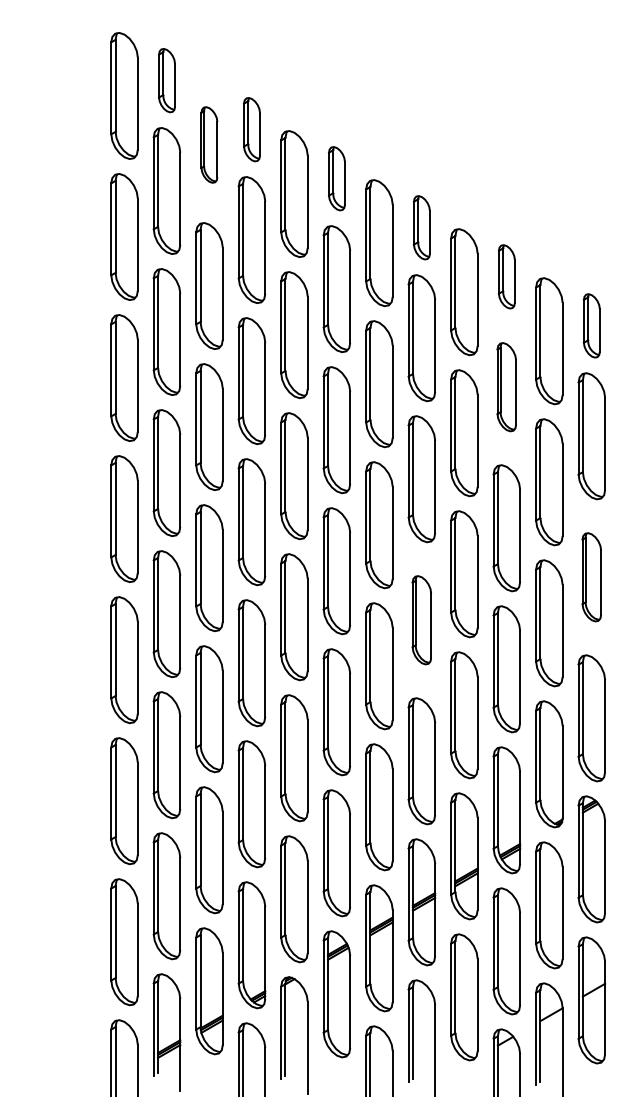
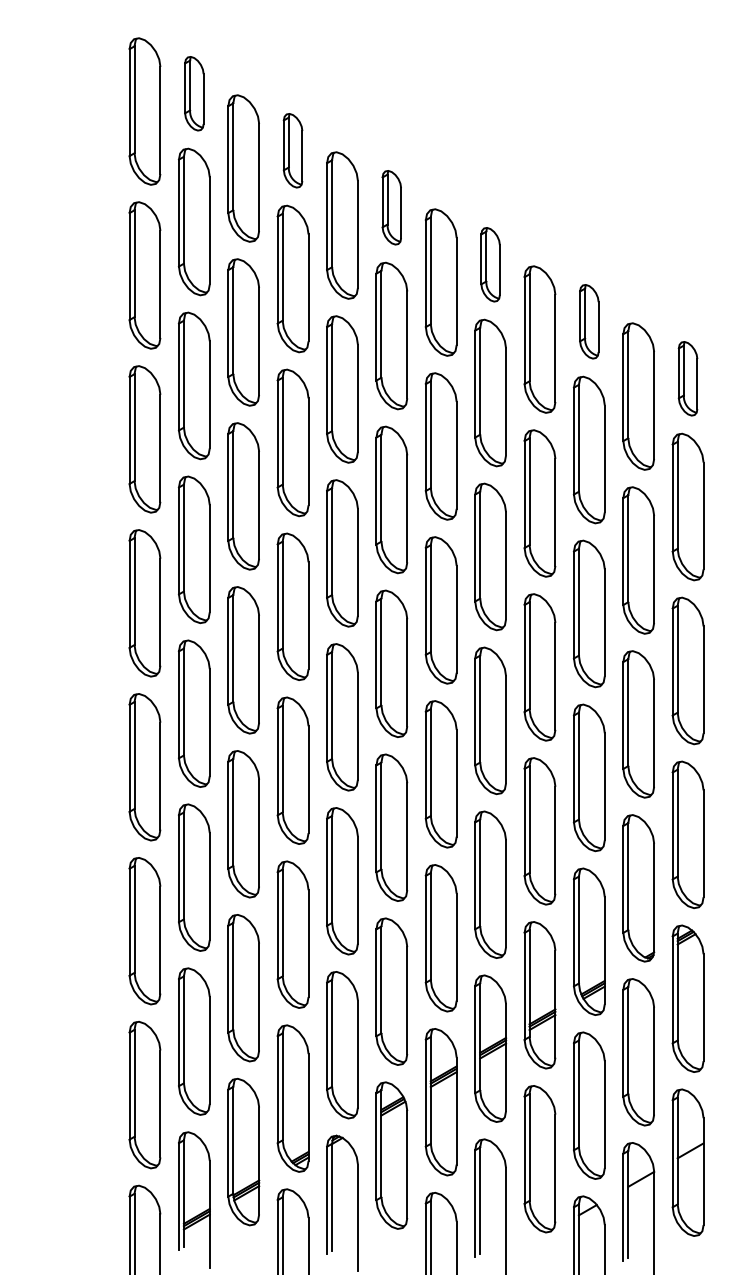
part: (209, 144) -> (243, 168), size x1.67
part: (506, 386) -> (588, 449), size x1.43
part: (591, 576) -> (687, 670), size x1.43
part: (421, 619) -> (490, 720), size x1.43

